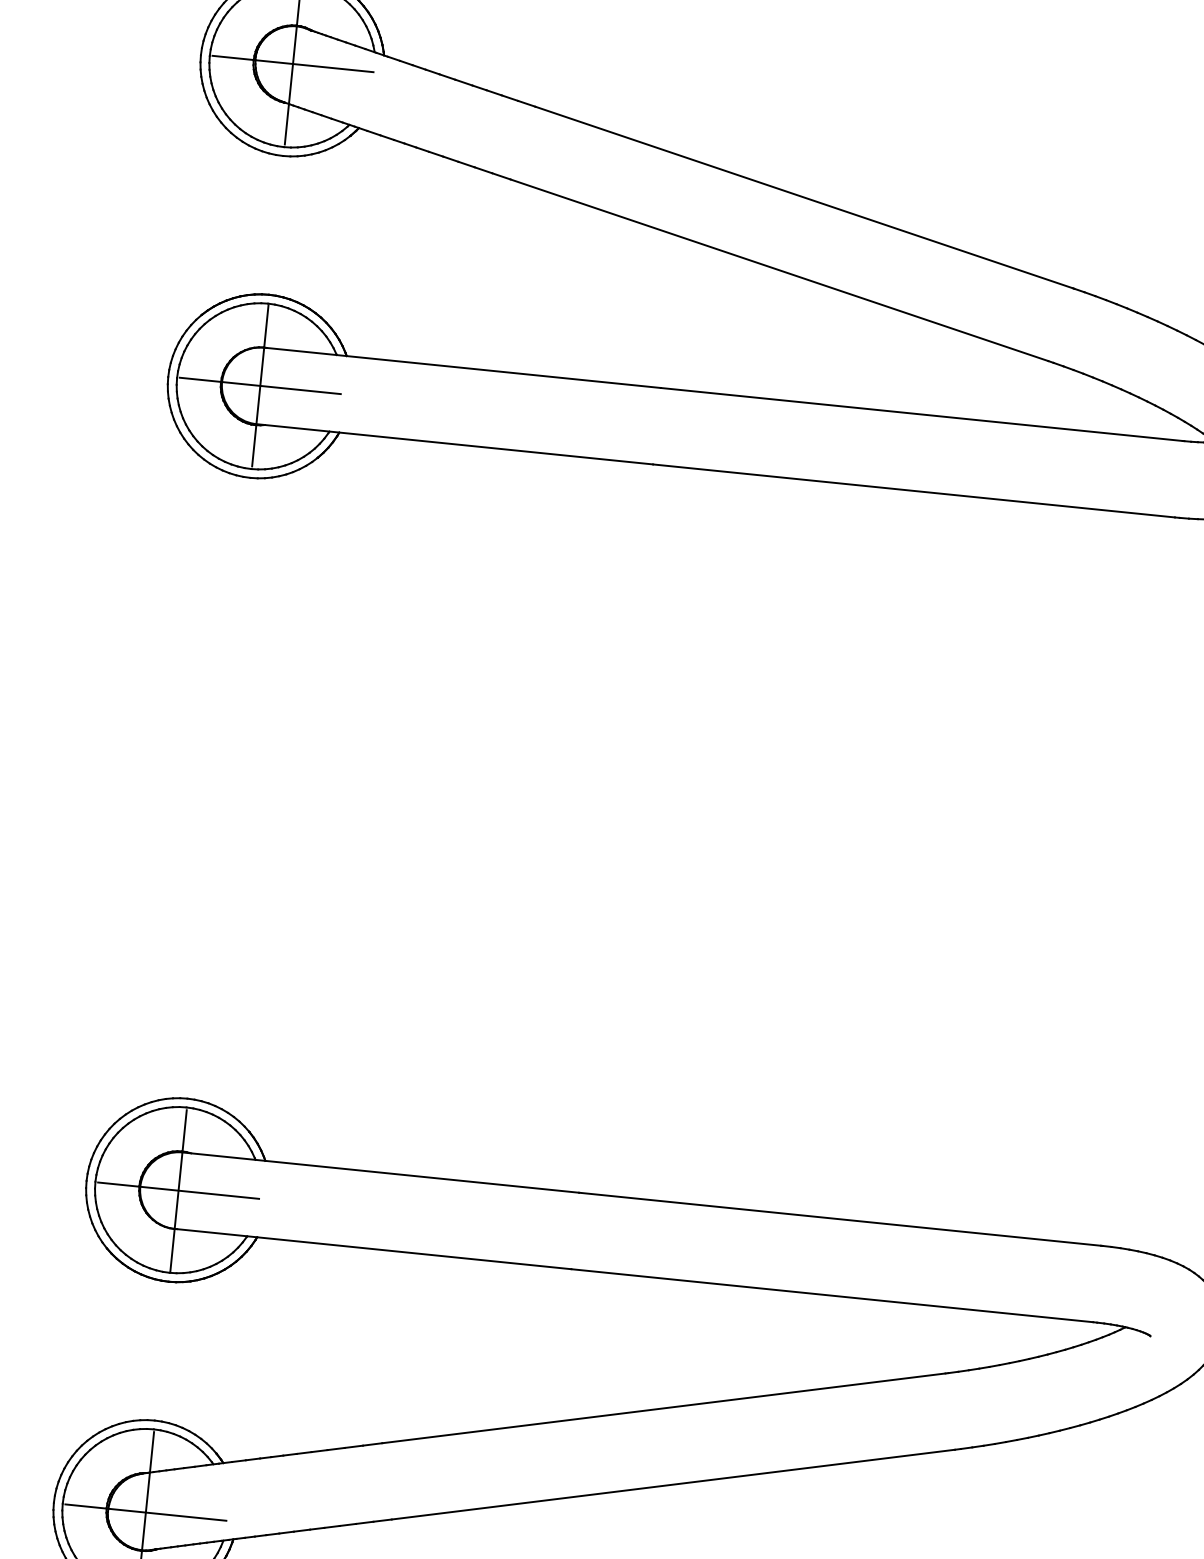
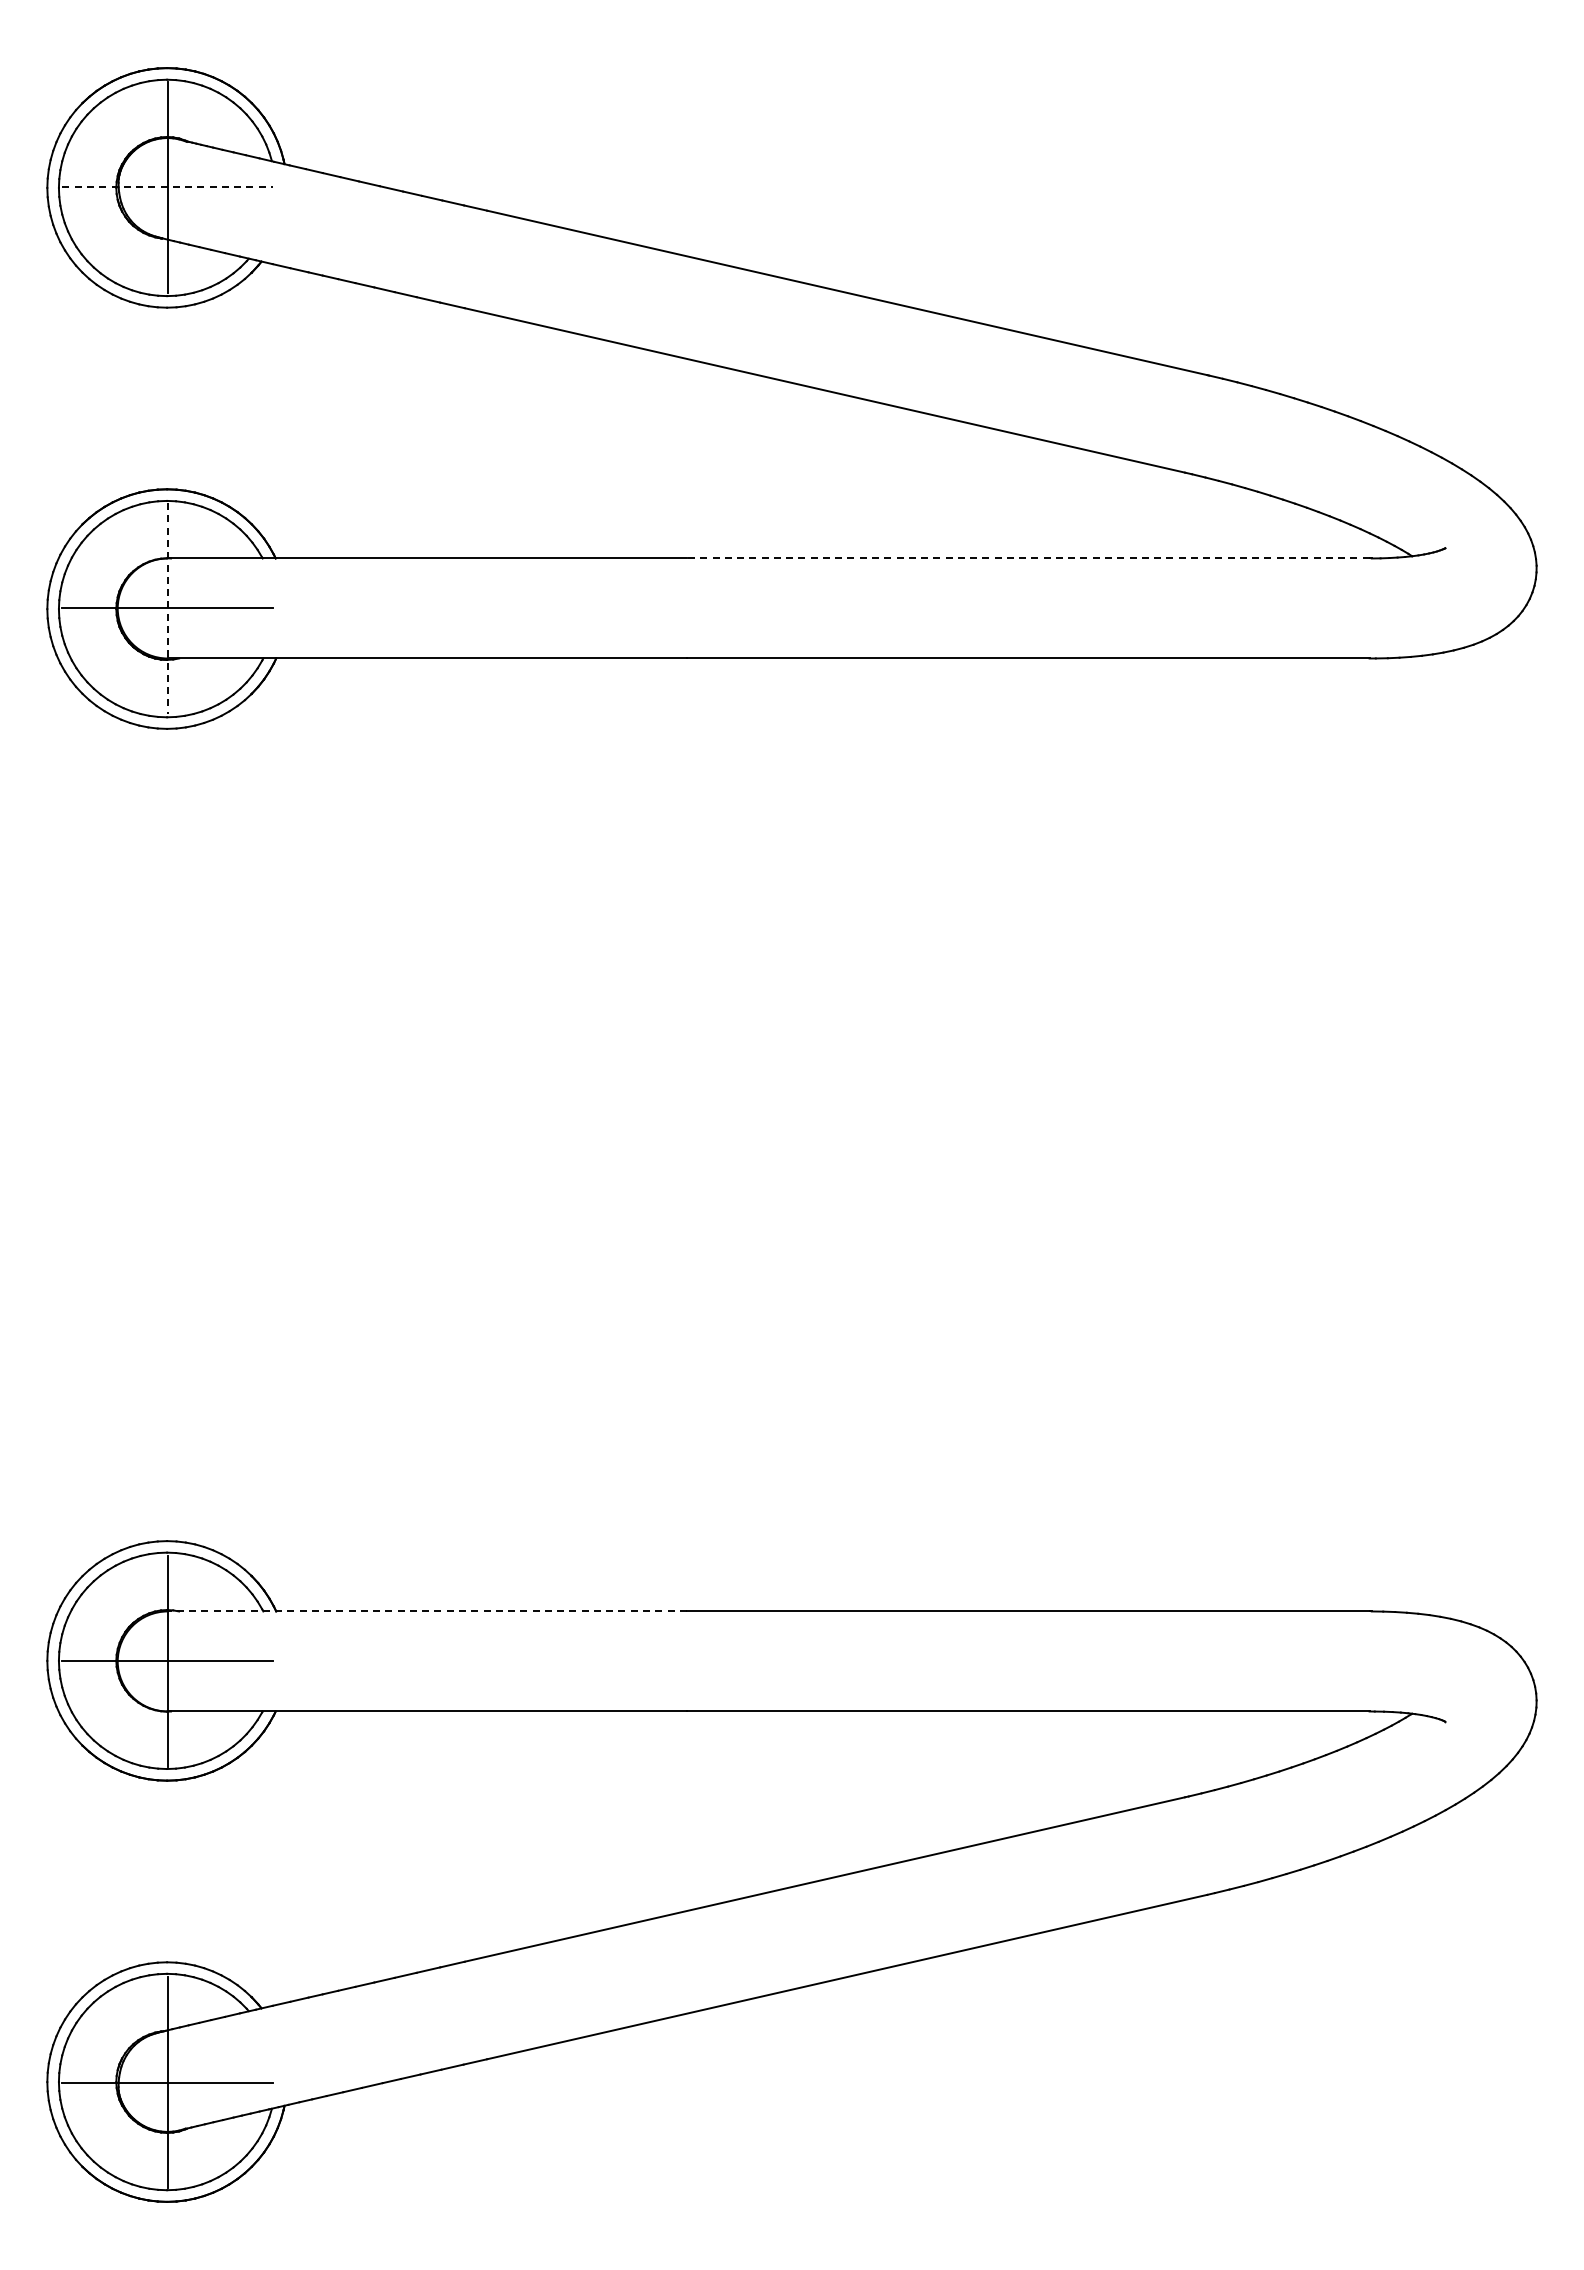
line: (293, 64) -> (168, 187), solid -> dashed
line: (260, 385) -> (167, 608), solid -> dashed
line: (921, 414) -> (1027, 558), solid -> dashed
line: (380, 1172) -> (427, 1611), solid -> dashed

